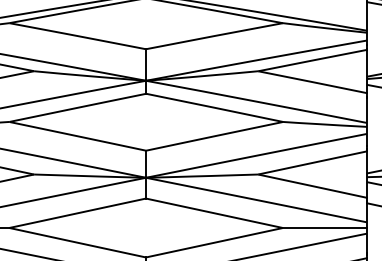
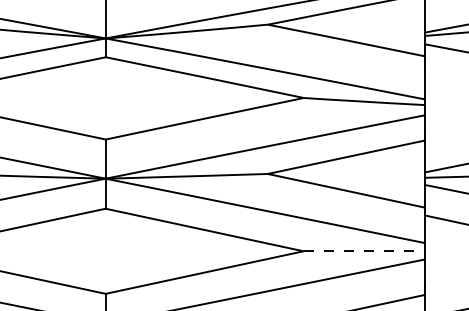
line: (324, 227) -> (363, 250), solid -> dashed

